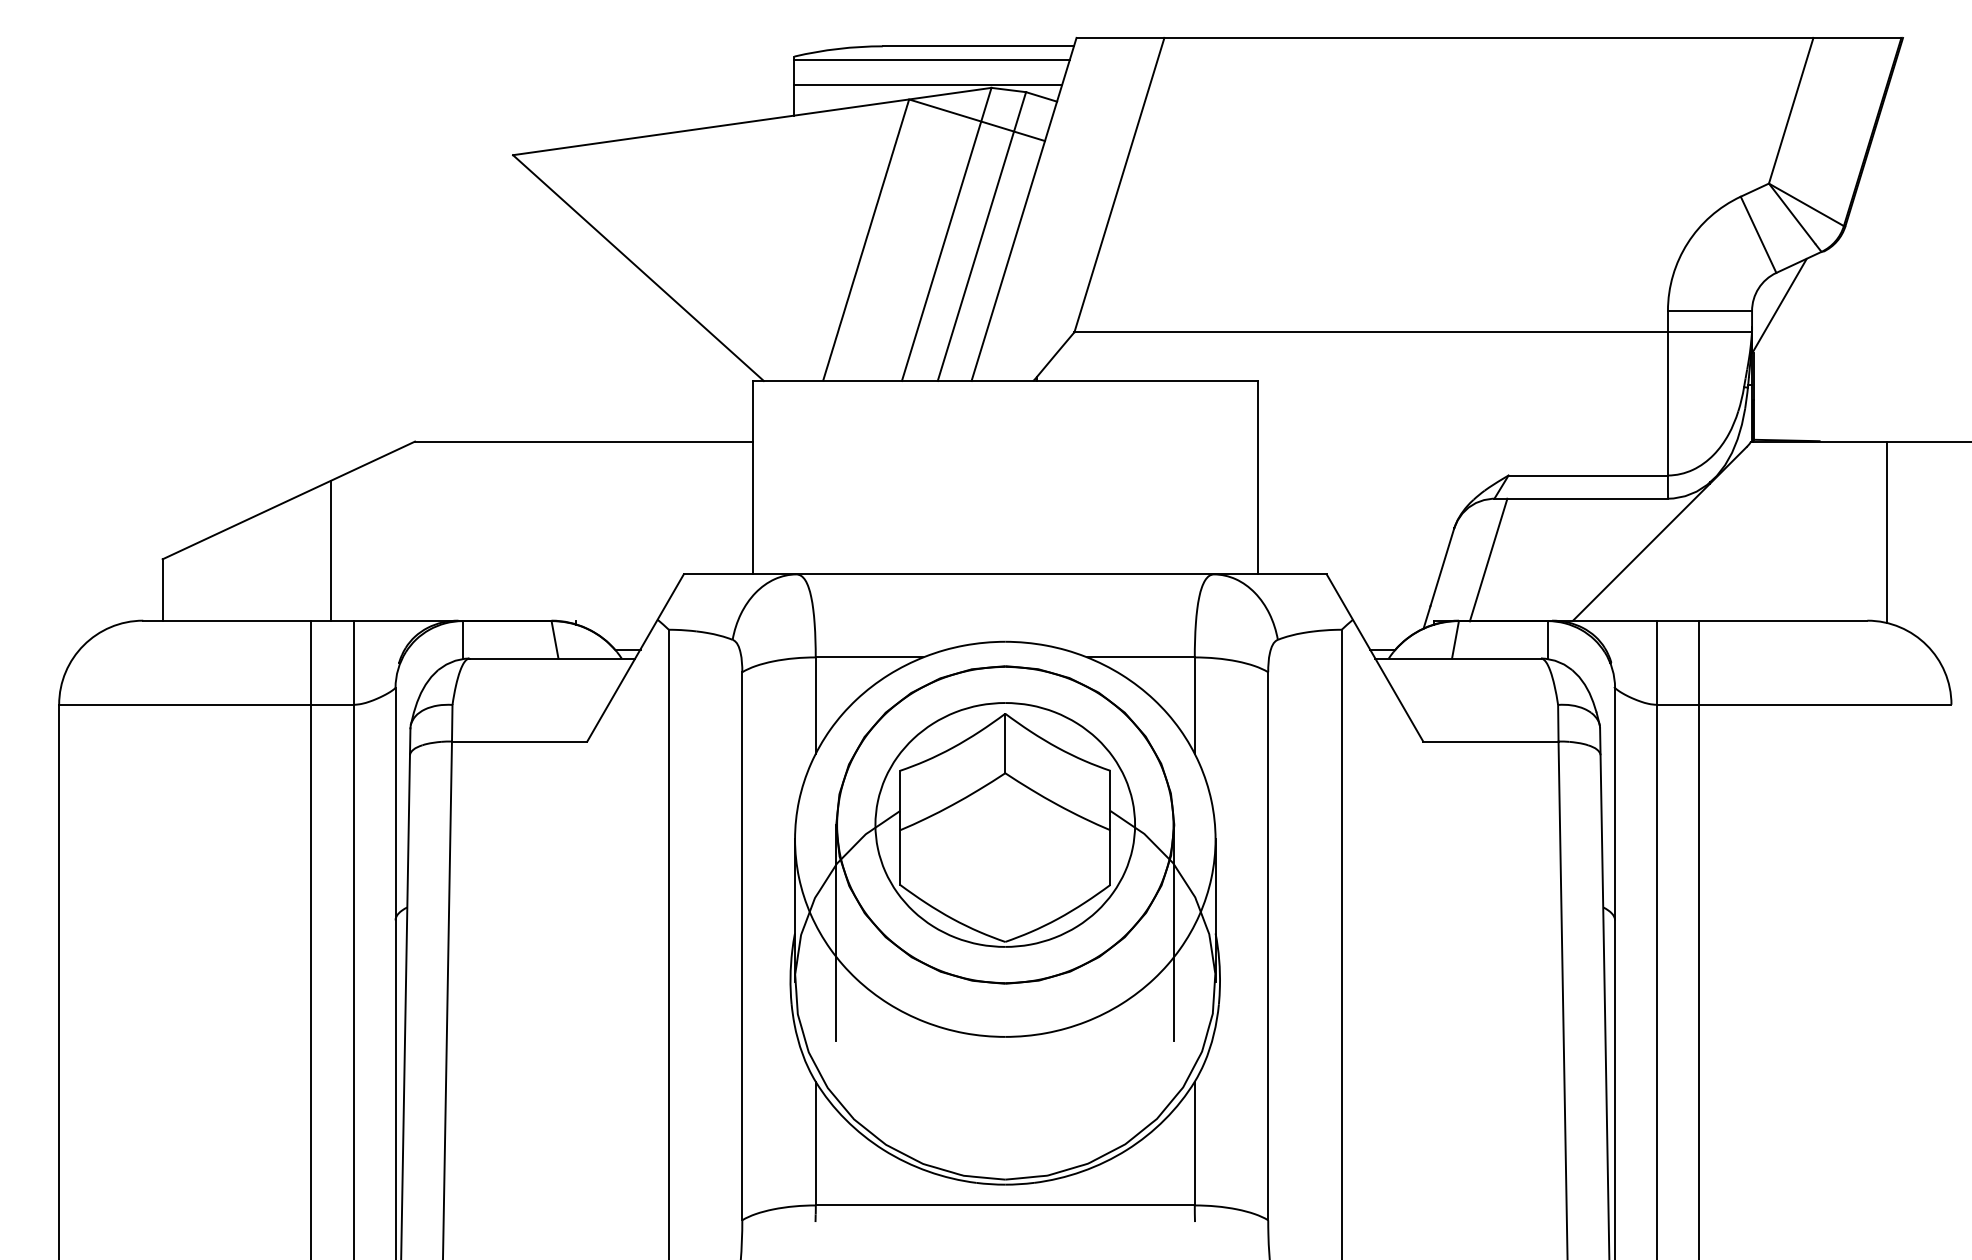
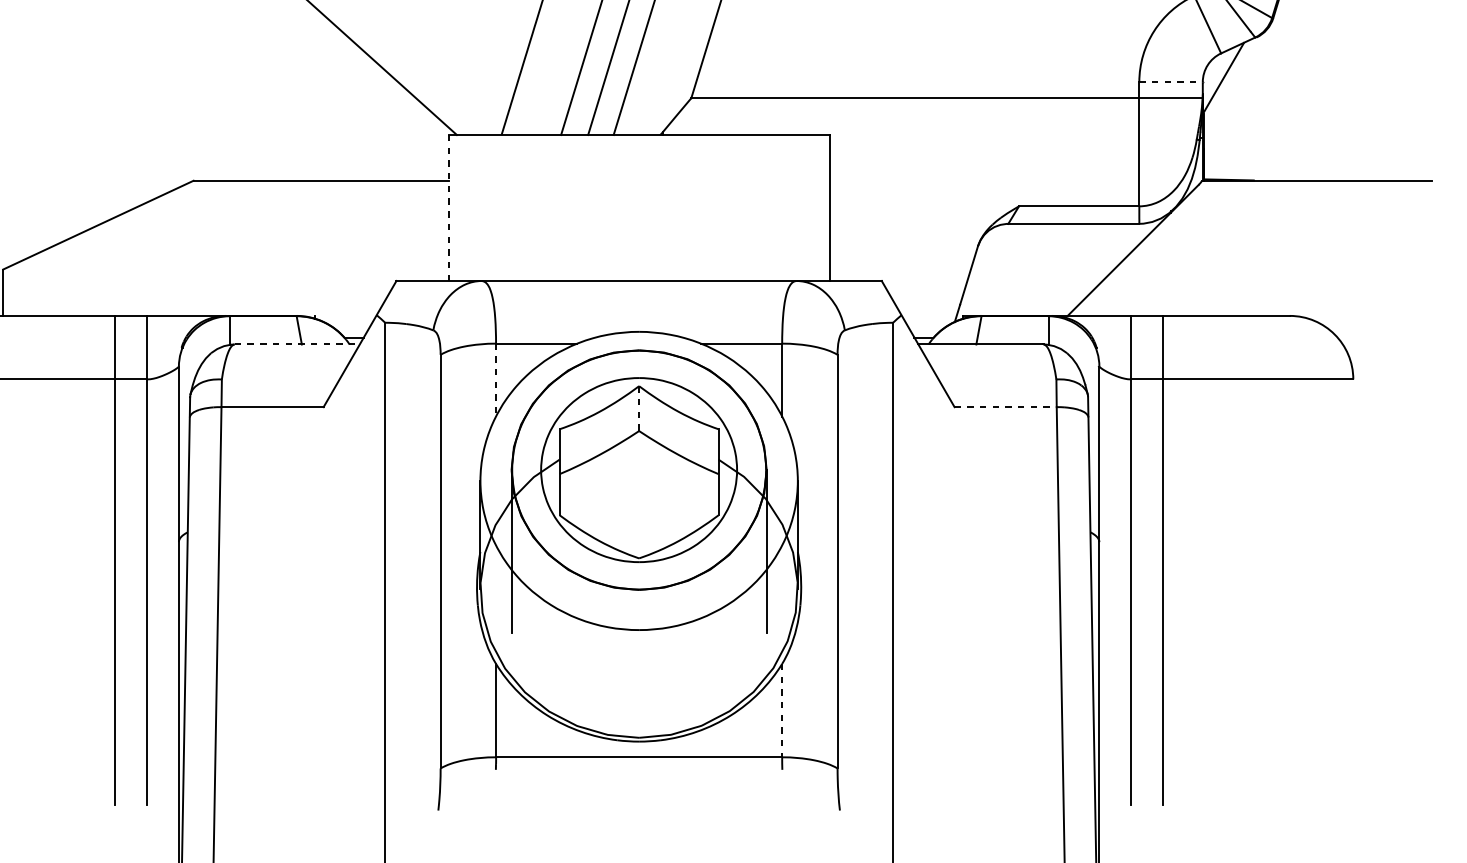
line: (1710, 311) -> (1171, 82), solid -> dashed
line: (753, 477) -> (449, 207), solid -> dashed
line: (1886, 532) -> (1304, 249), removed
line: (330, 550) -> (129, 262), removed
line: (1488, 559) -> (1003, 269), removed
line: (552, 658) -> (297, 344), solid -> dashed
line: (815, 706) -> (495, 380), solid -> dashed
line: (1490, 741) -> (1005, 407), solid -> dashed
line: (1005, 743) -> (639, 408), solid -> dashed
line: (1194, 1143) -> (781, 710), solid -> dashed

